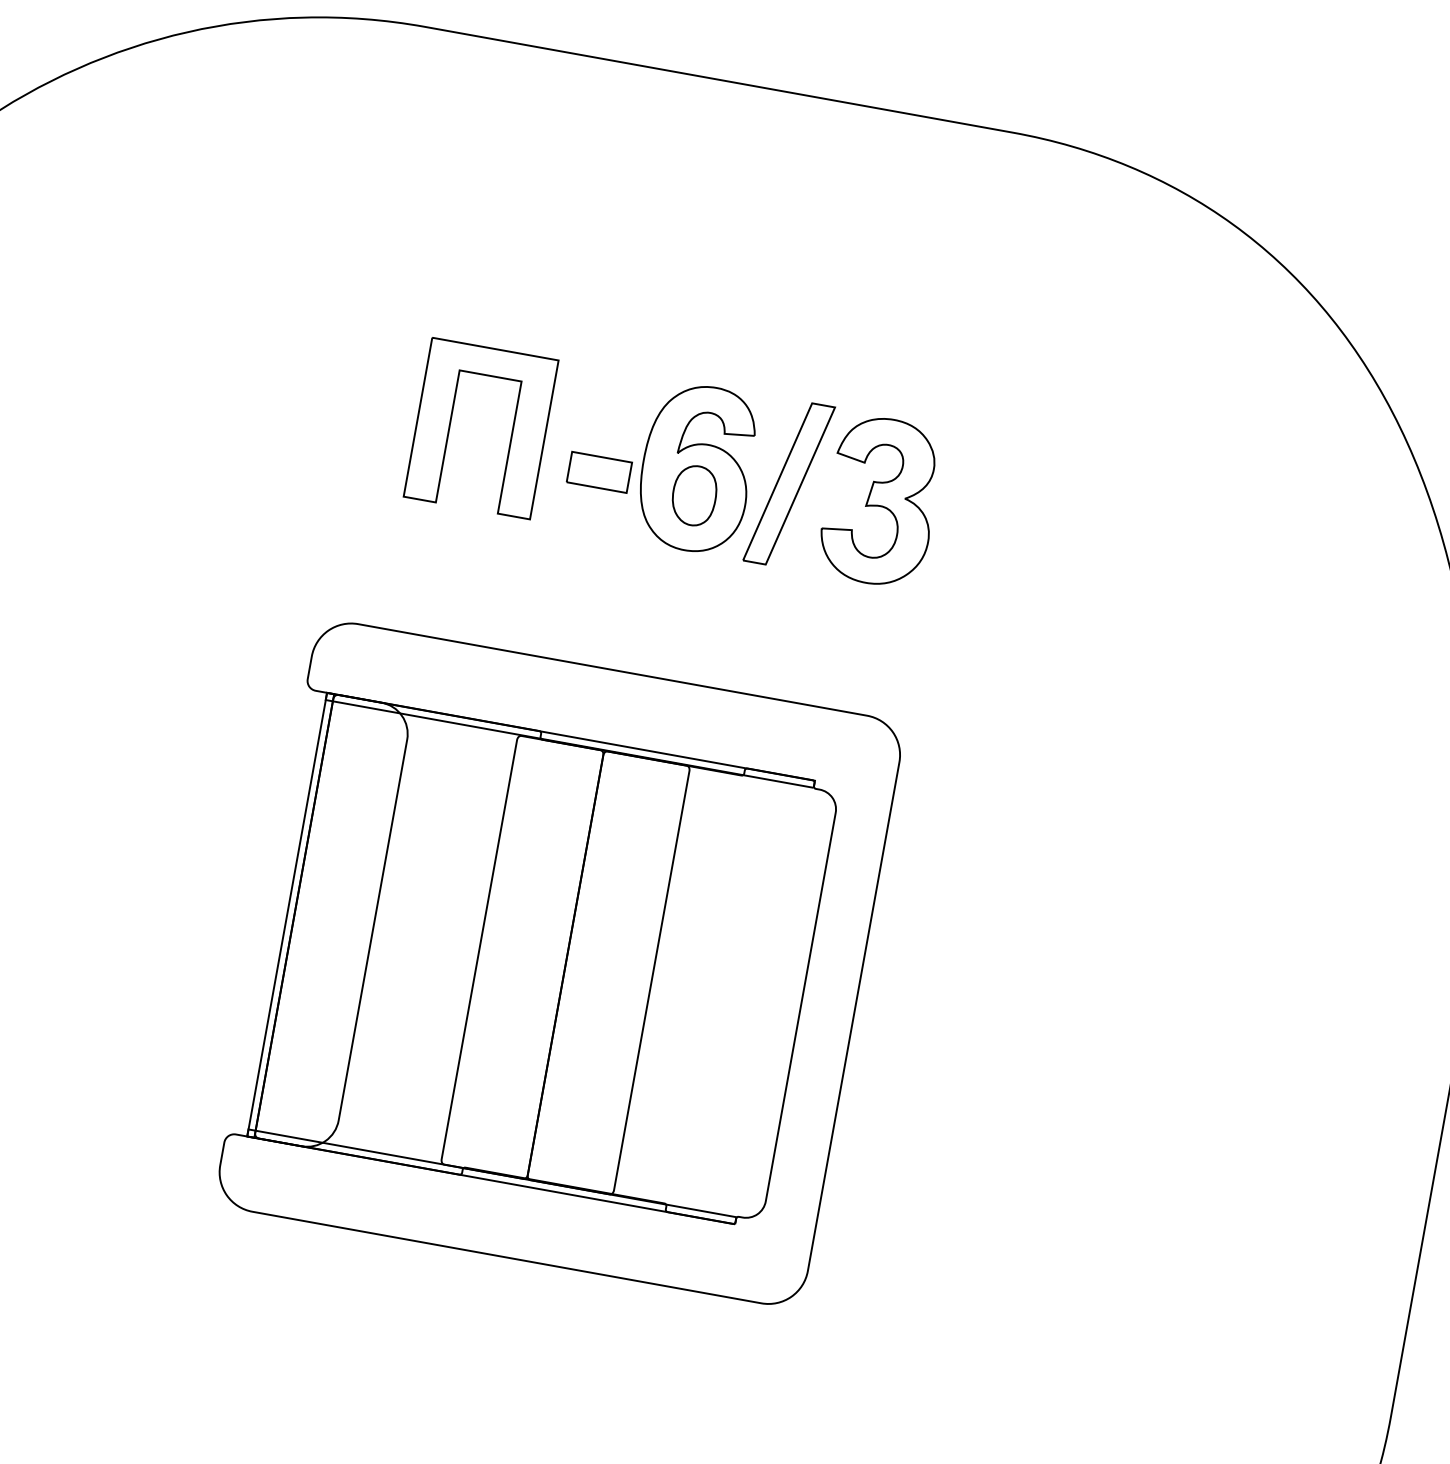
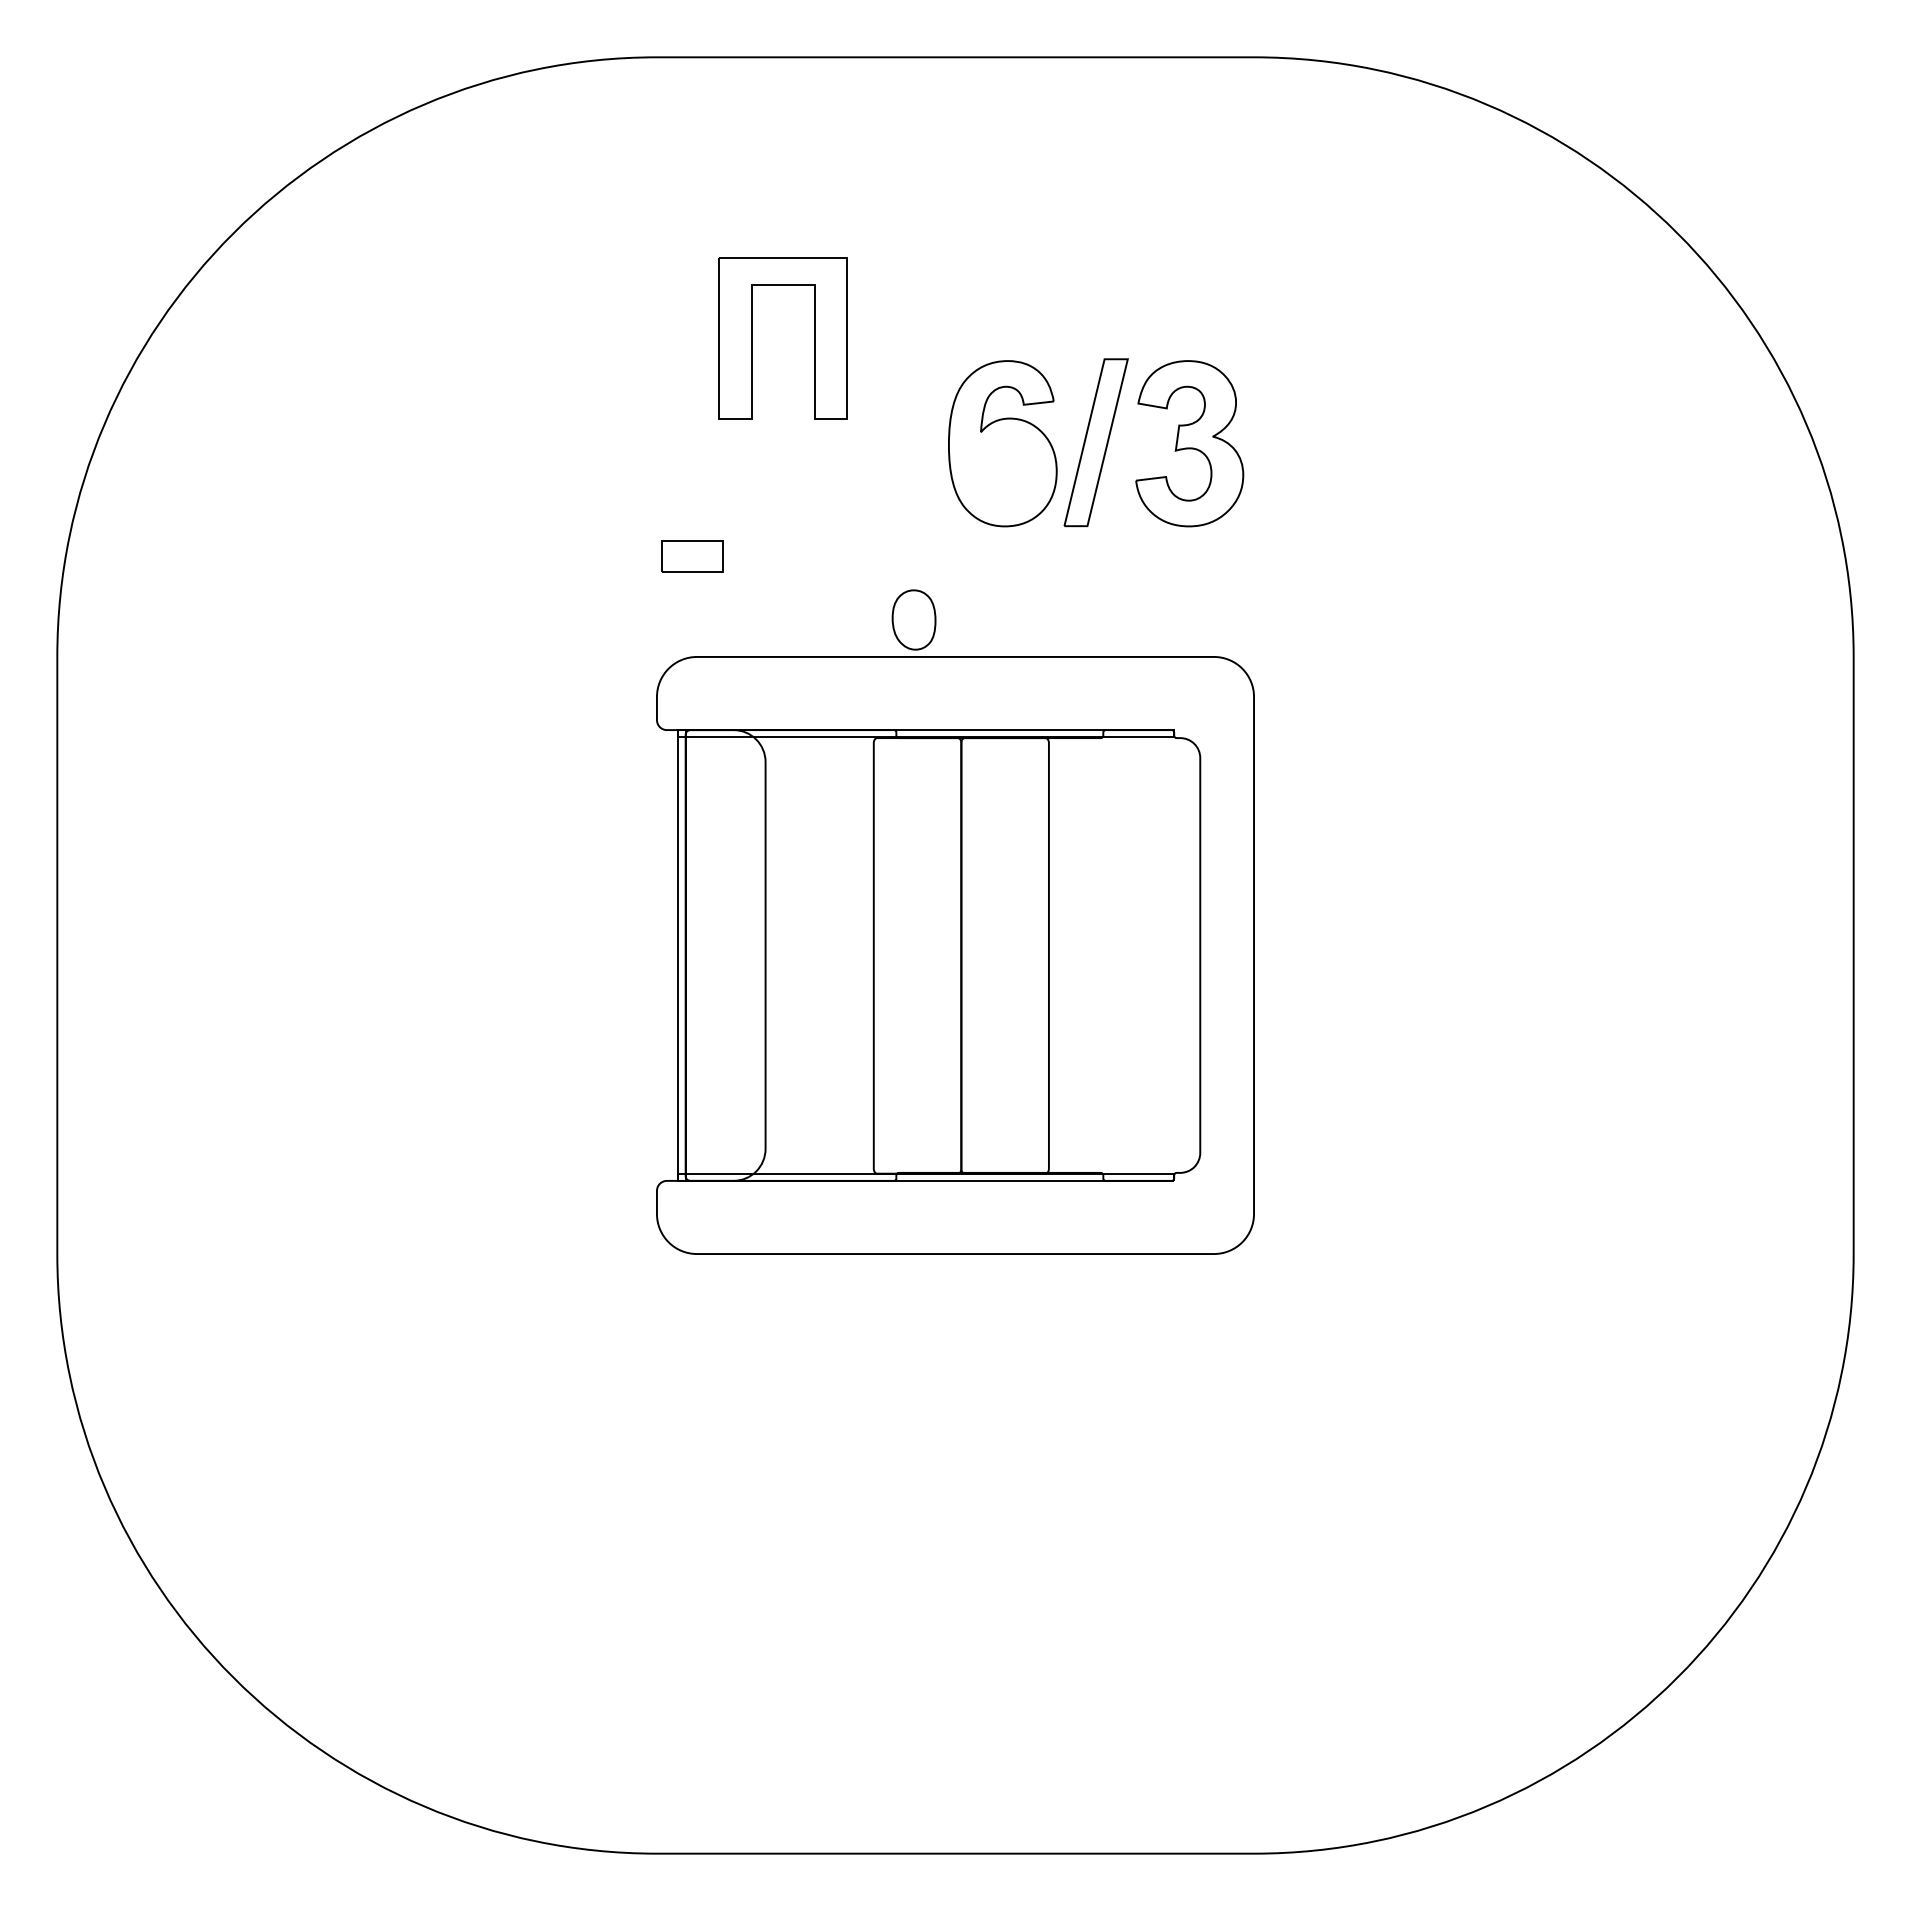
part: (450, 422) -> (752, 338), moved
part: (599, 472) -> (692, 556), moved
part: (693, 495) -> (913, 619), moved

